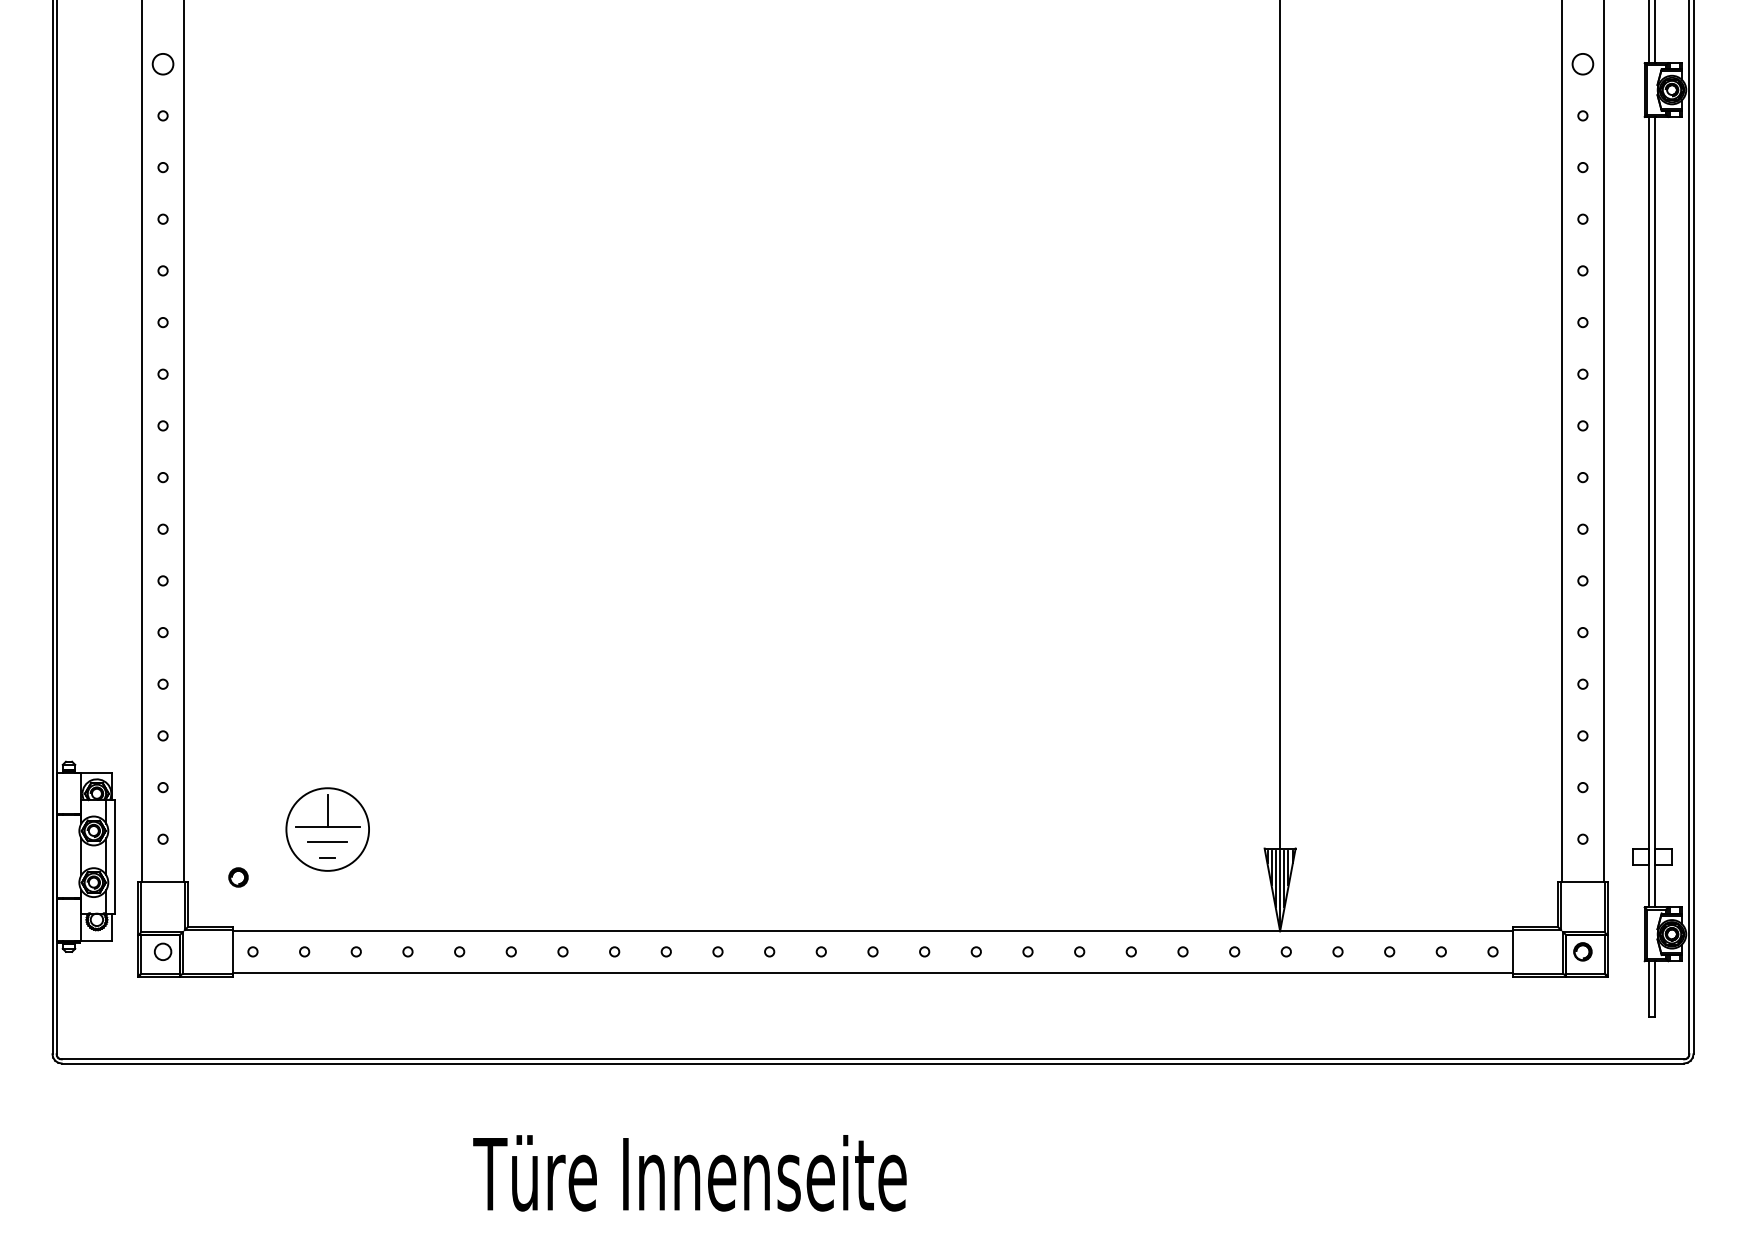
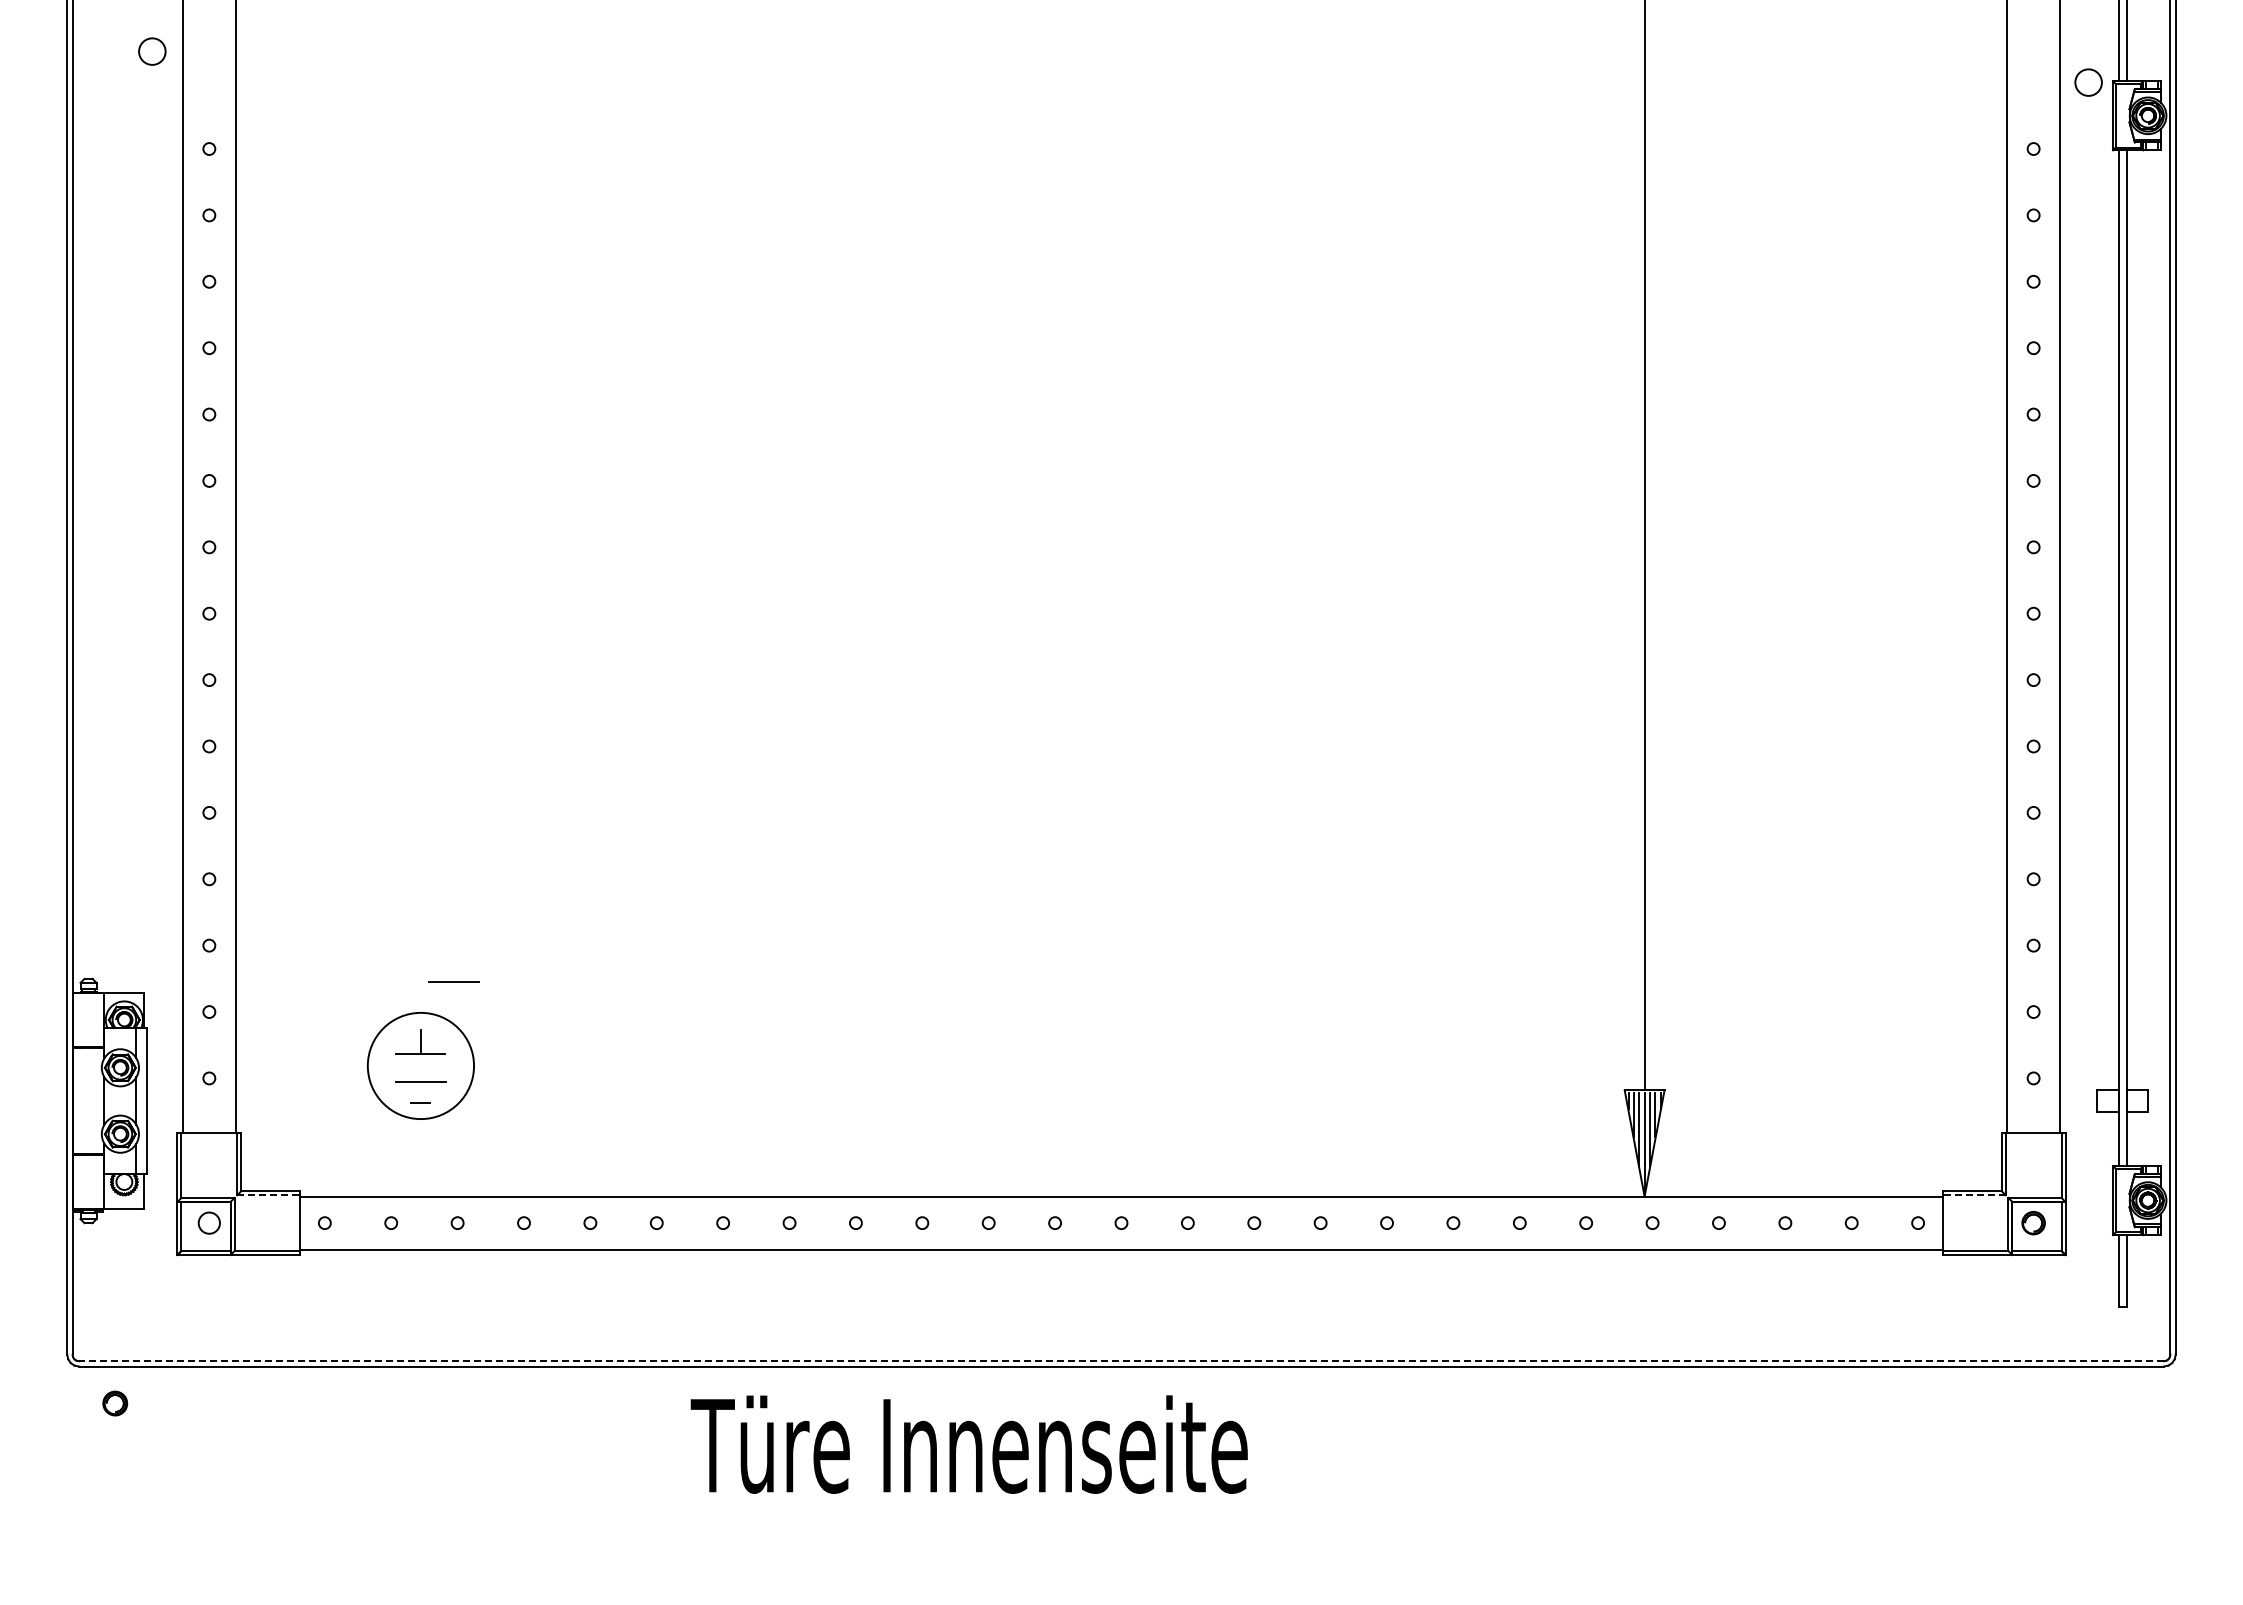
circle: (163, 64) -> (152, 51), moved
circle: (1582, 64) -> (2088, 82), moved
line: (353, 763) -> (453, 981), added
part: (327, 810) -> (420, 1041), size x0.6
part: (238, 877) -> (115, 1403), moved
line: (209, 930) -> (268, 1195), solid -> dashed
line: (1536, 930) -> (1974, 1195), solid -> dashed
line: (872, 1059) -> (1120, 1361), solid -> dashed
text: (689, 1173) -> (968, 1444), moved

